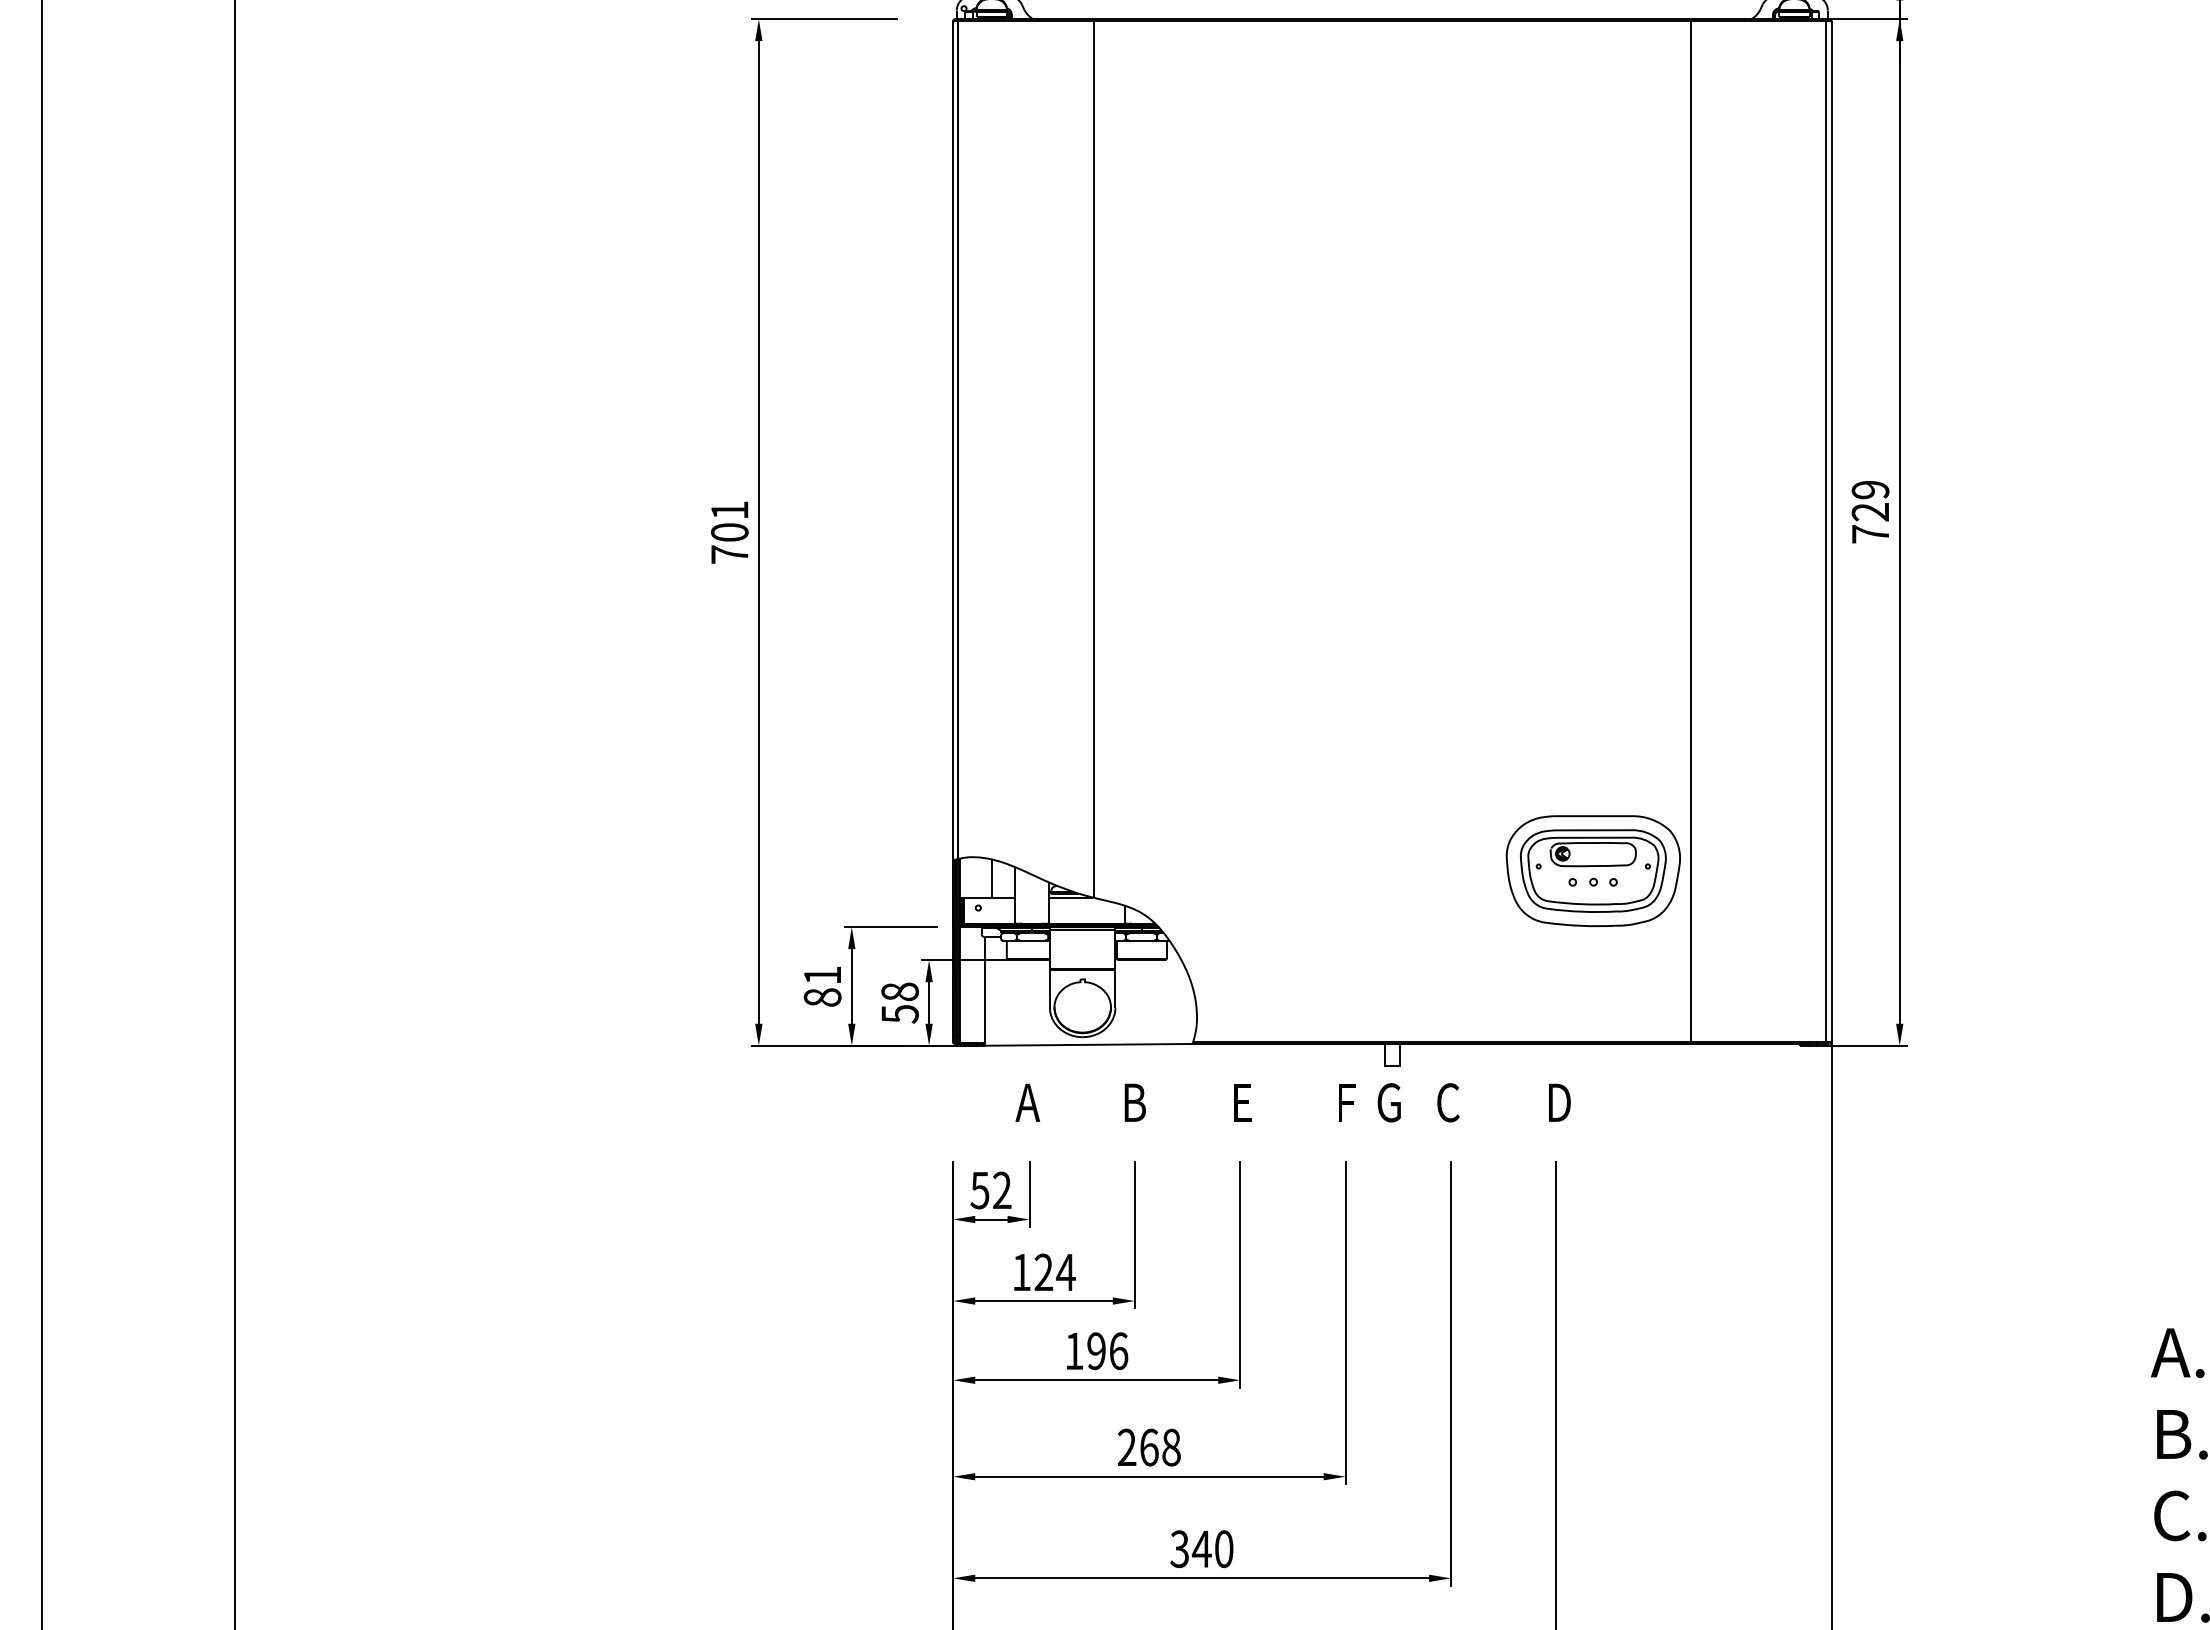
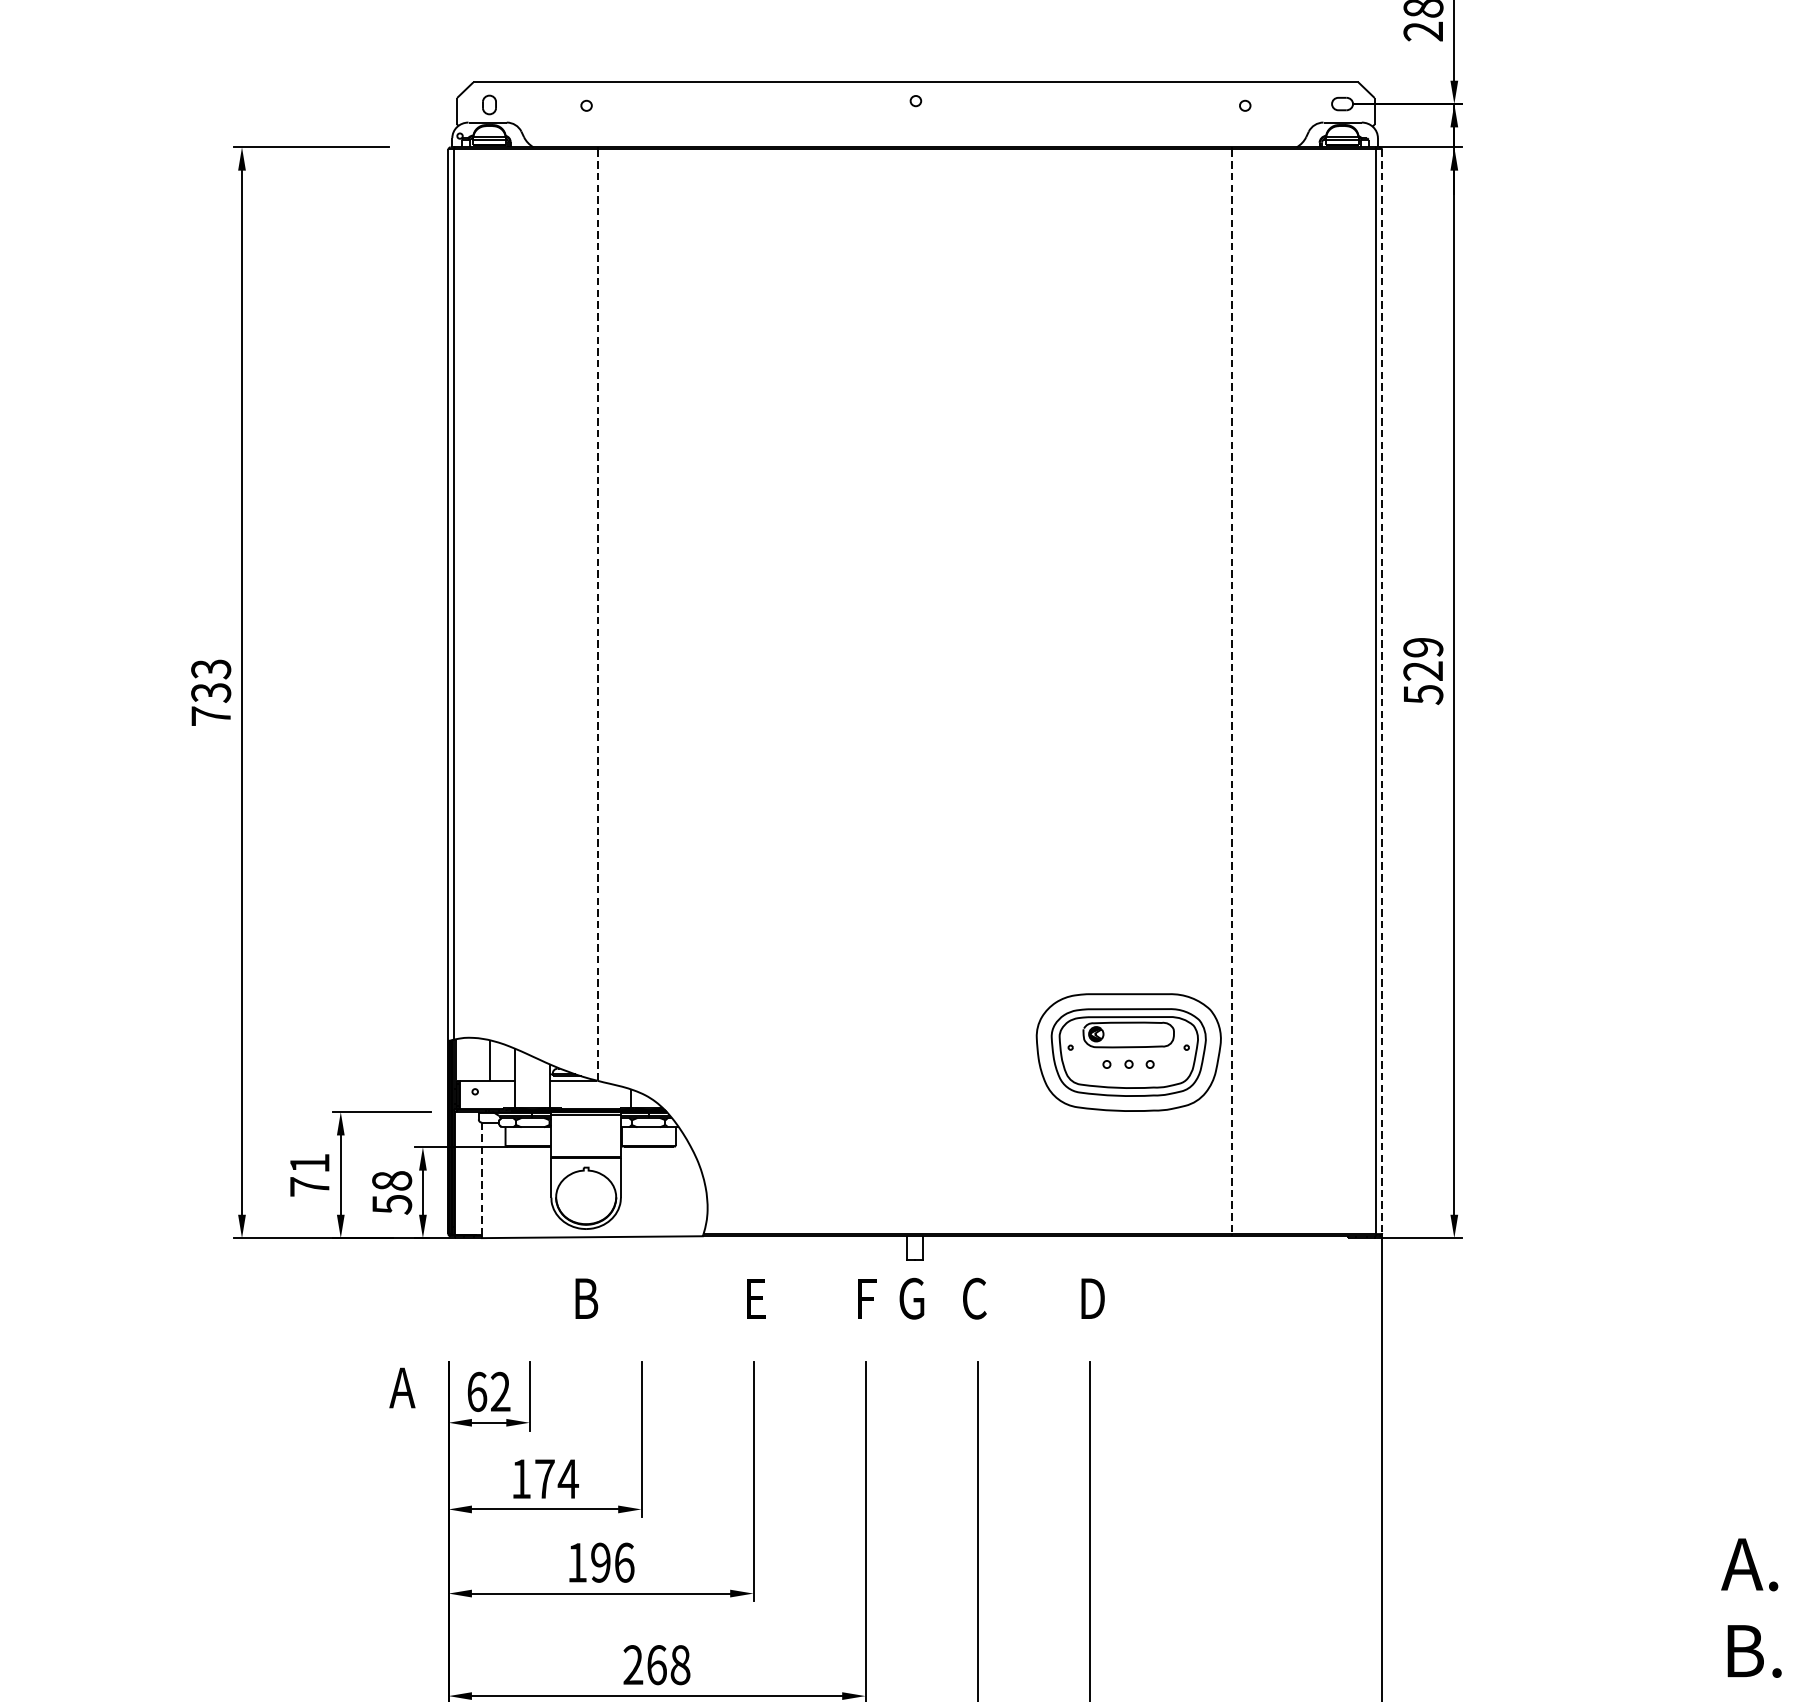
line: (1093, 459) -> (597, 615), solid -> dashed
text: (729, 521) -> (210, 681), 701 -> 733
line: (1690, 532) -> (1231, 692), solid -> dashed
line: (1831, 532) -> (1381, 692), solid -> dashed
text: (1870, 534) -> (1423, 694), 729 -> 529
line: (984, 990) -> (481, 1179), solid -> dashed
text: (822, 997) -> (309, 1186), 81 -> 71
text: (1027, 1102) -> (402, 1387), moved
text: (1134, 1102) -> (585, 1298), moved
text: (979, 1190) -> (476, 1391), 52 -> 62
text: (1043, 1271) -> (544, 1478), 124 -> 174

